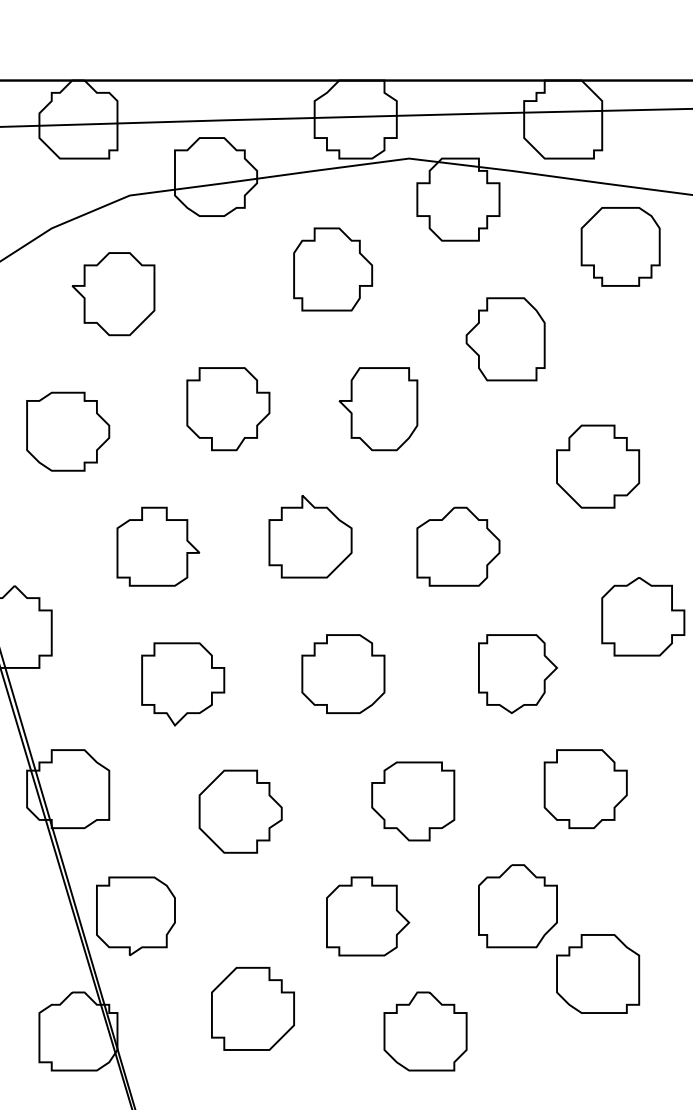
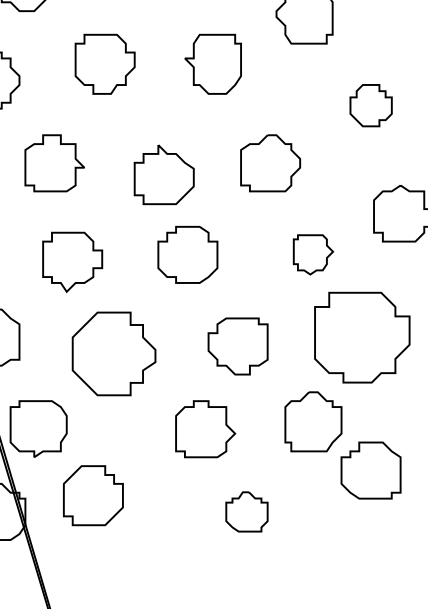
part: (598, 466) -> (371, 105), size x0.7
part: (310, 536) -> (164, 174), moved
part: (517, 673) -> (313, 254), size x0.7
part: (585, 788) -> (362, 337), size x1.6
part: (240, 811) -> (113, 353), size x1.4
part: (252, 1008) -> (93, 495), moved
part: (425, 1031) -> (246, 511), size x0.7

